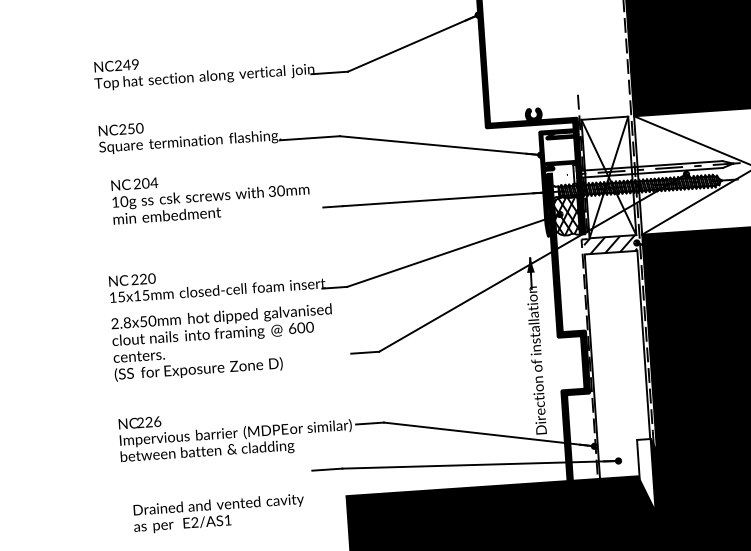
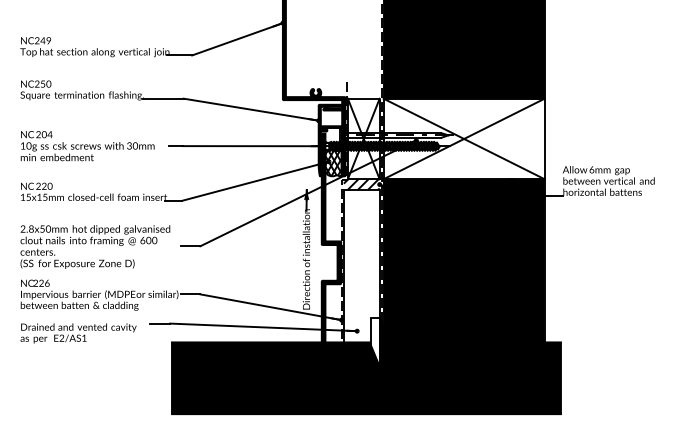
text: (210, 196) -> (87, 146), moved
text: (223, 342) -> (95, 246), moved
text: (218, 513) -> (78, 333), moved

